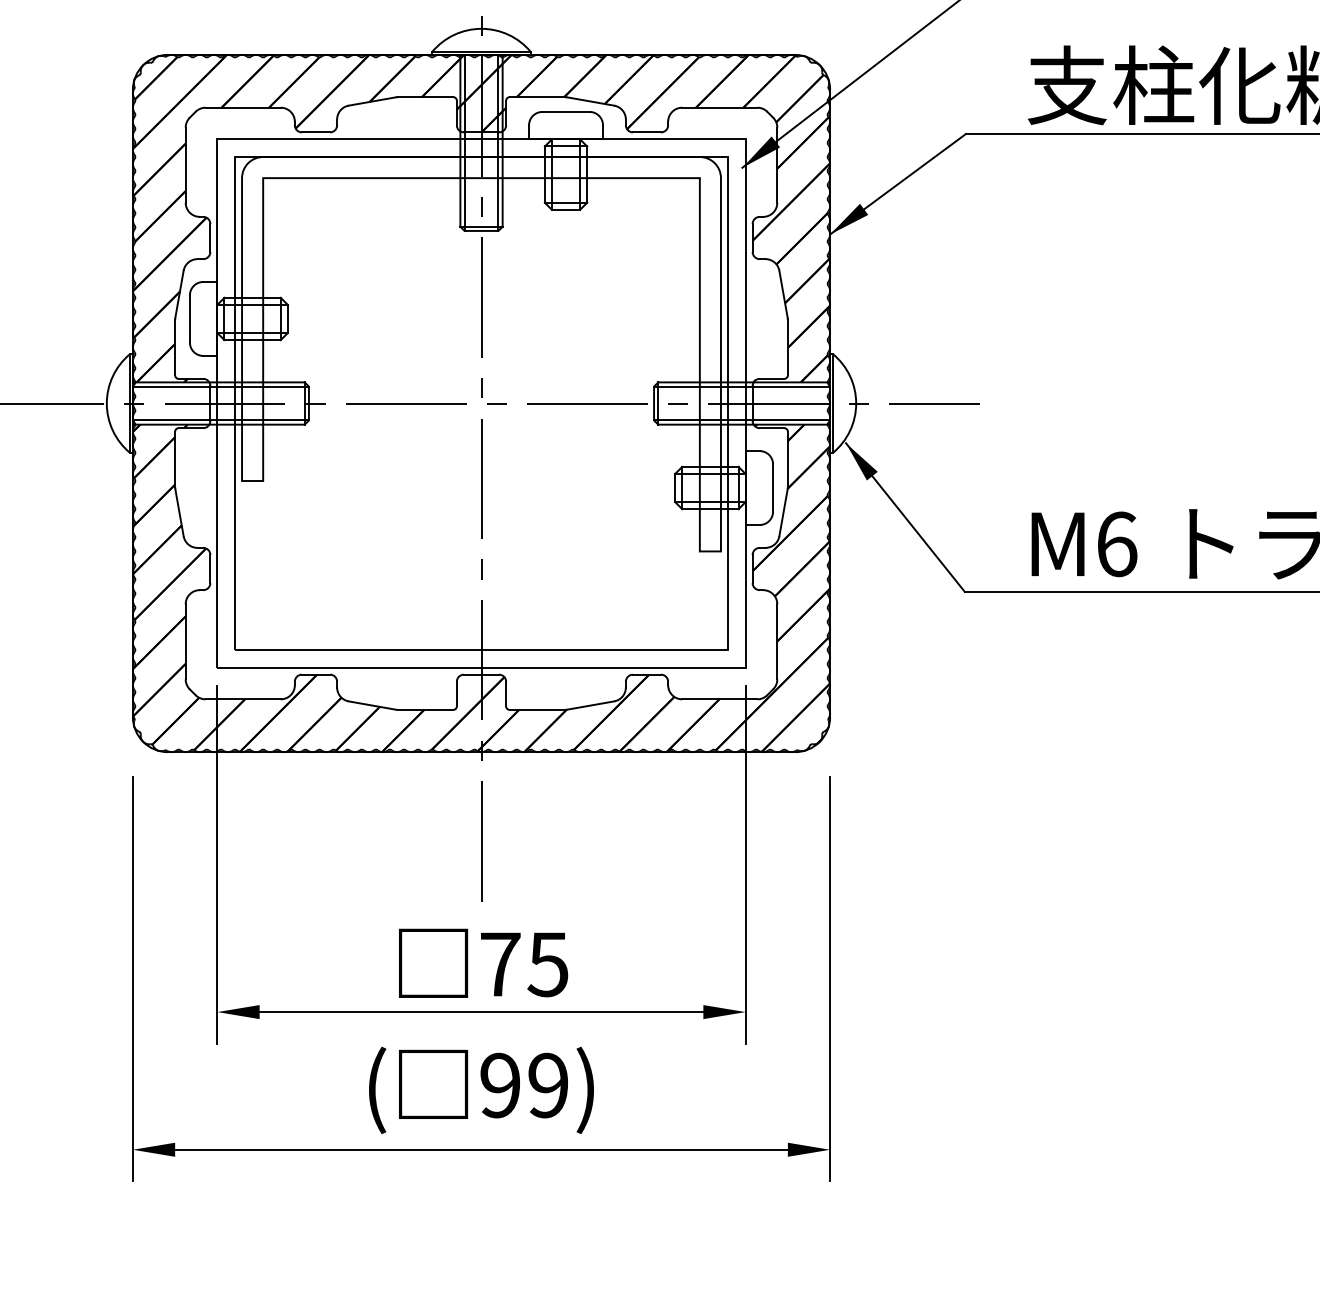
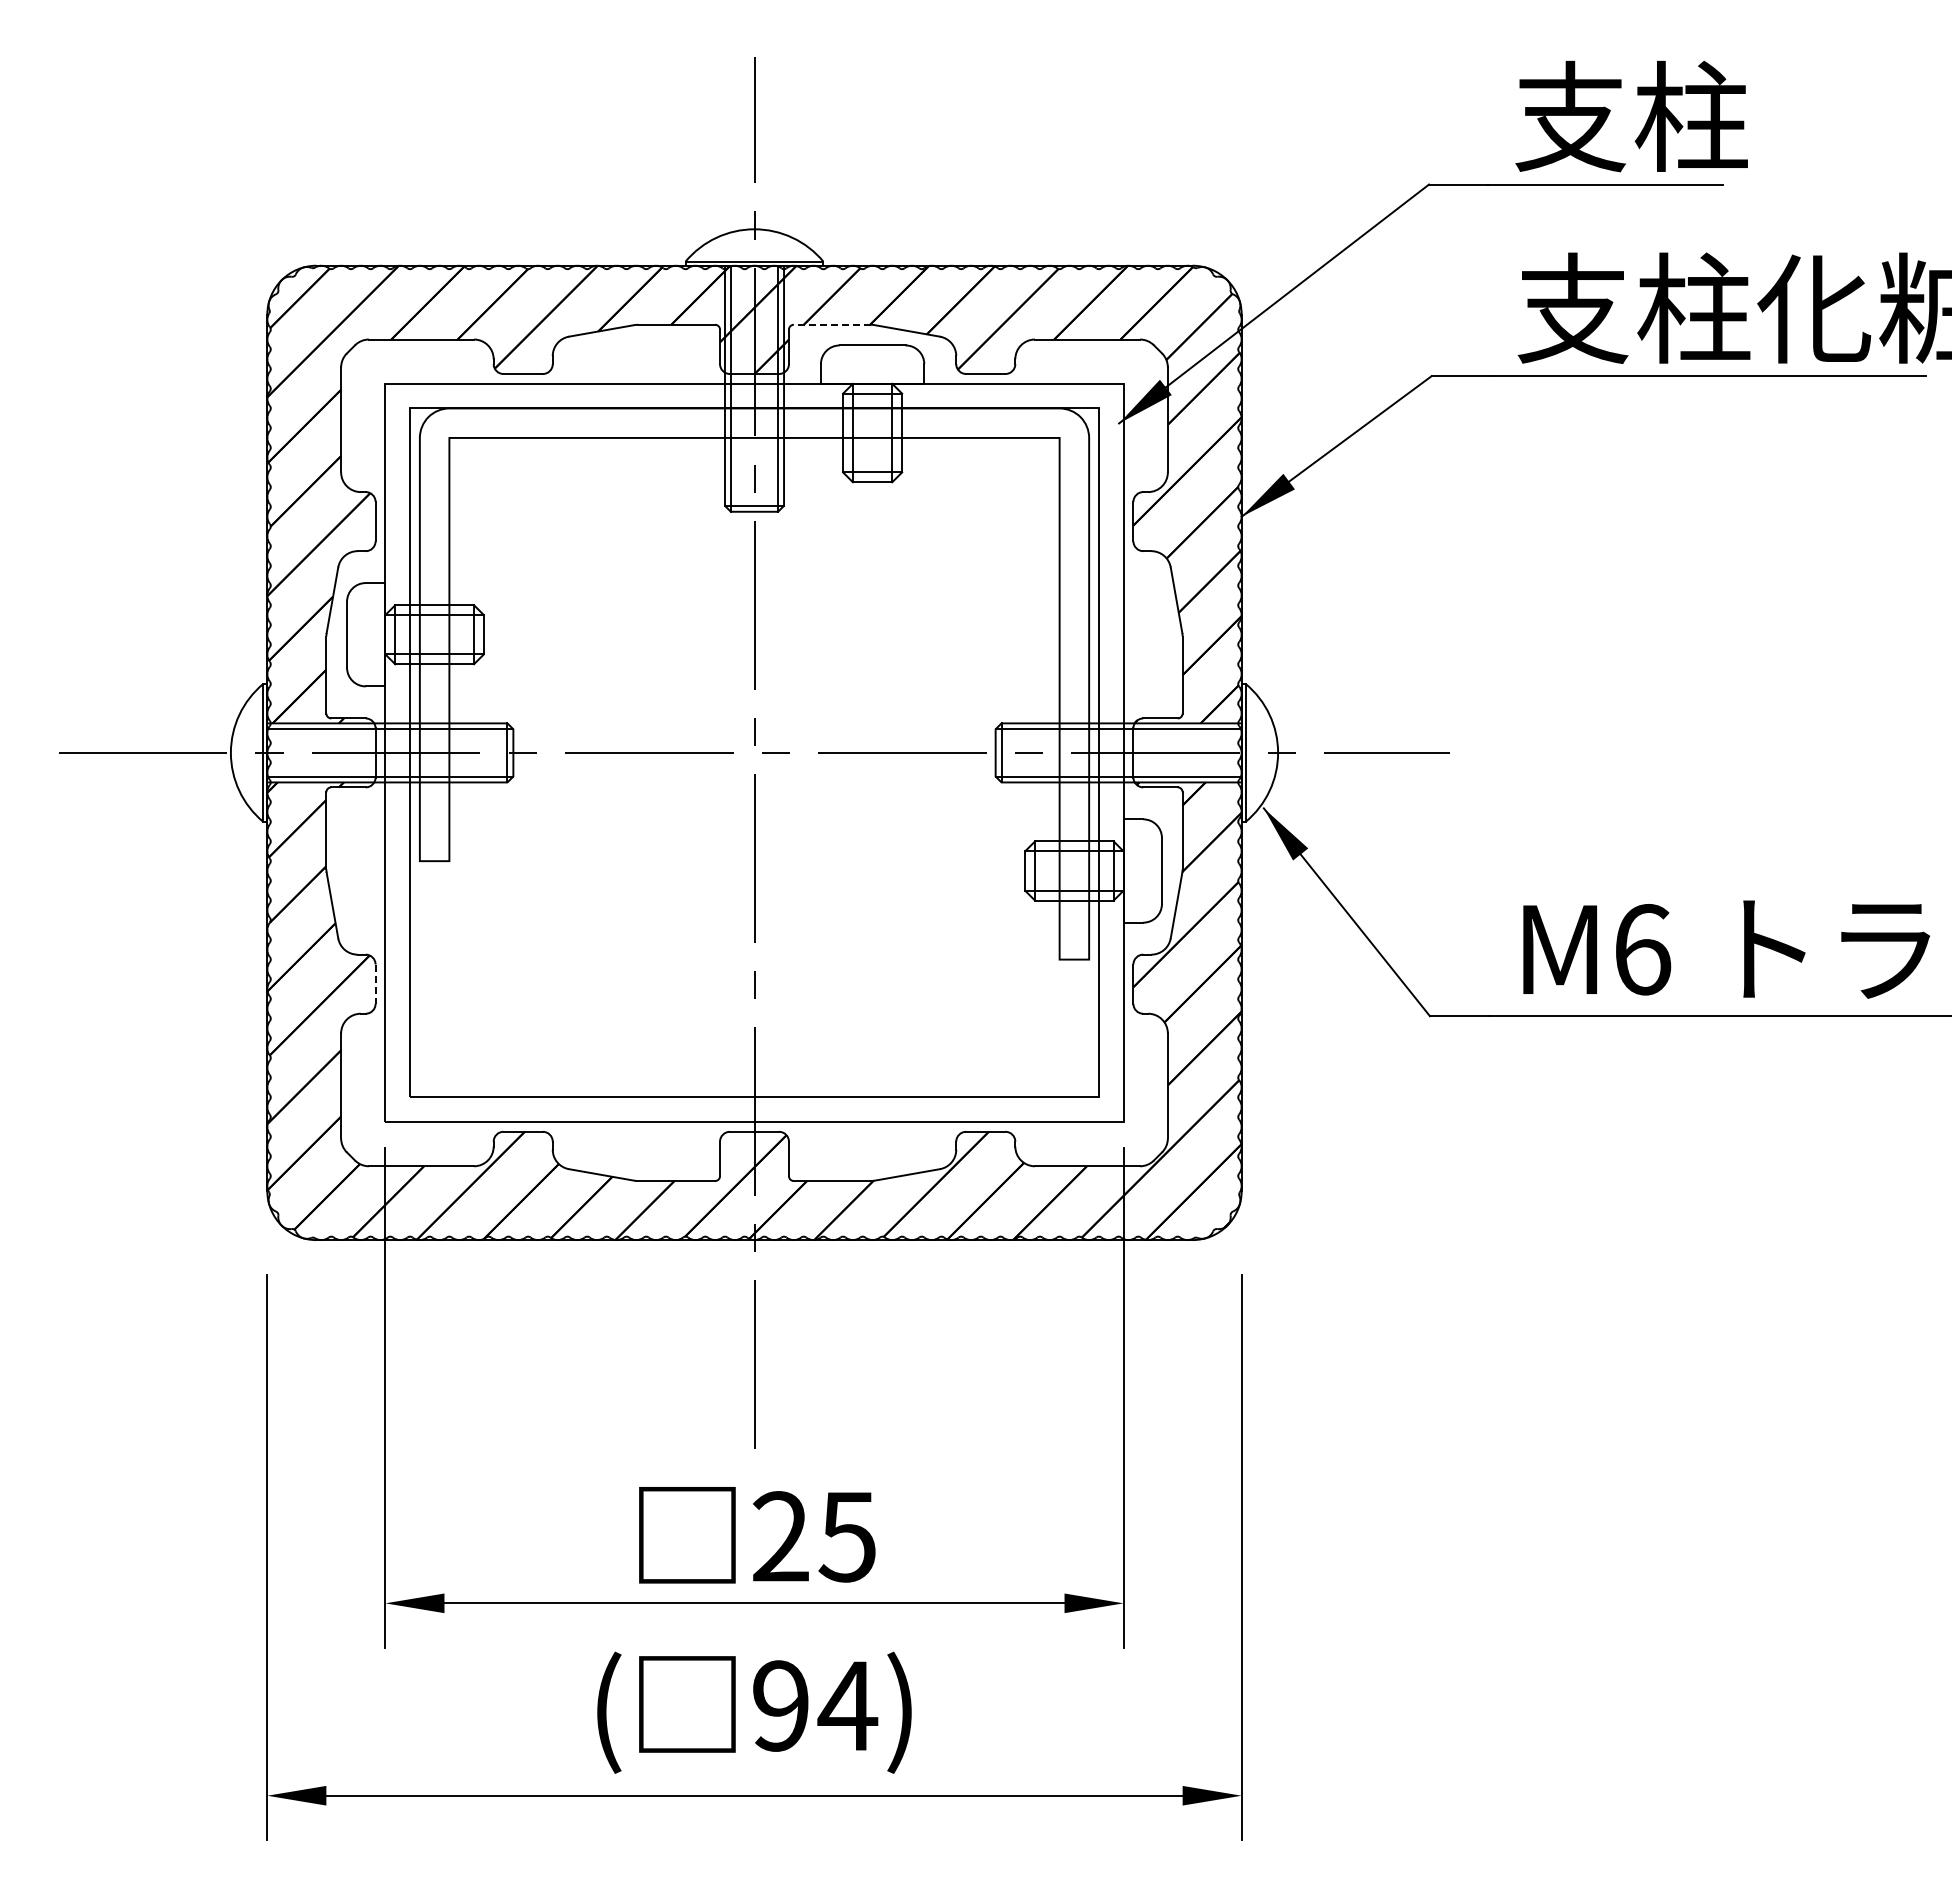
line: (537, 96) -> (832, 324), solid -> dashed
line: (210, 569) -> (375, 984), solid -> dashed
text: (500, 964) -> (781, 1536), 75 -> 25
text: (548, 1085) -> (847, 1705), 99) -> 94)

